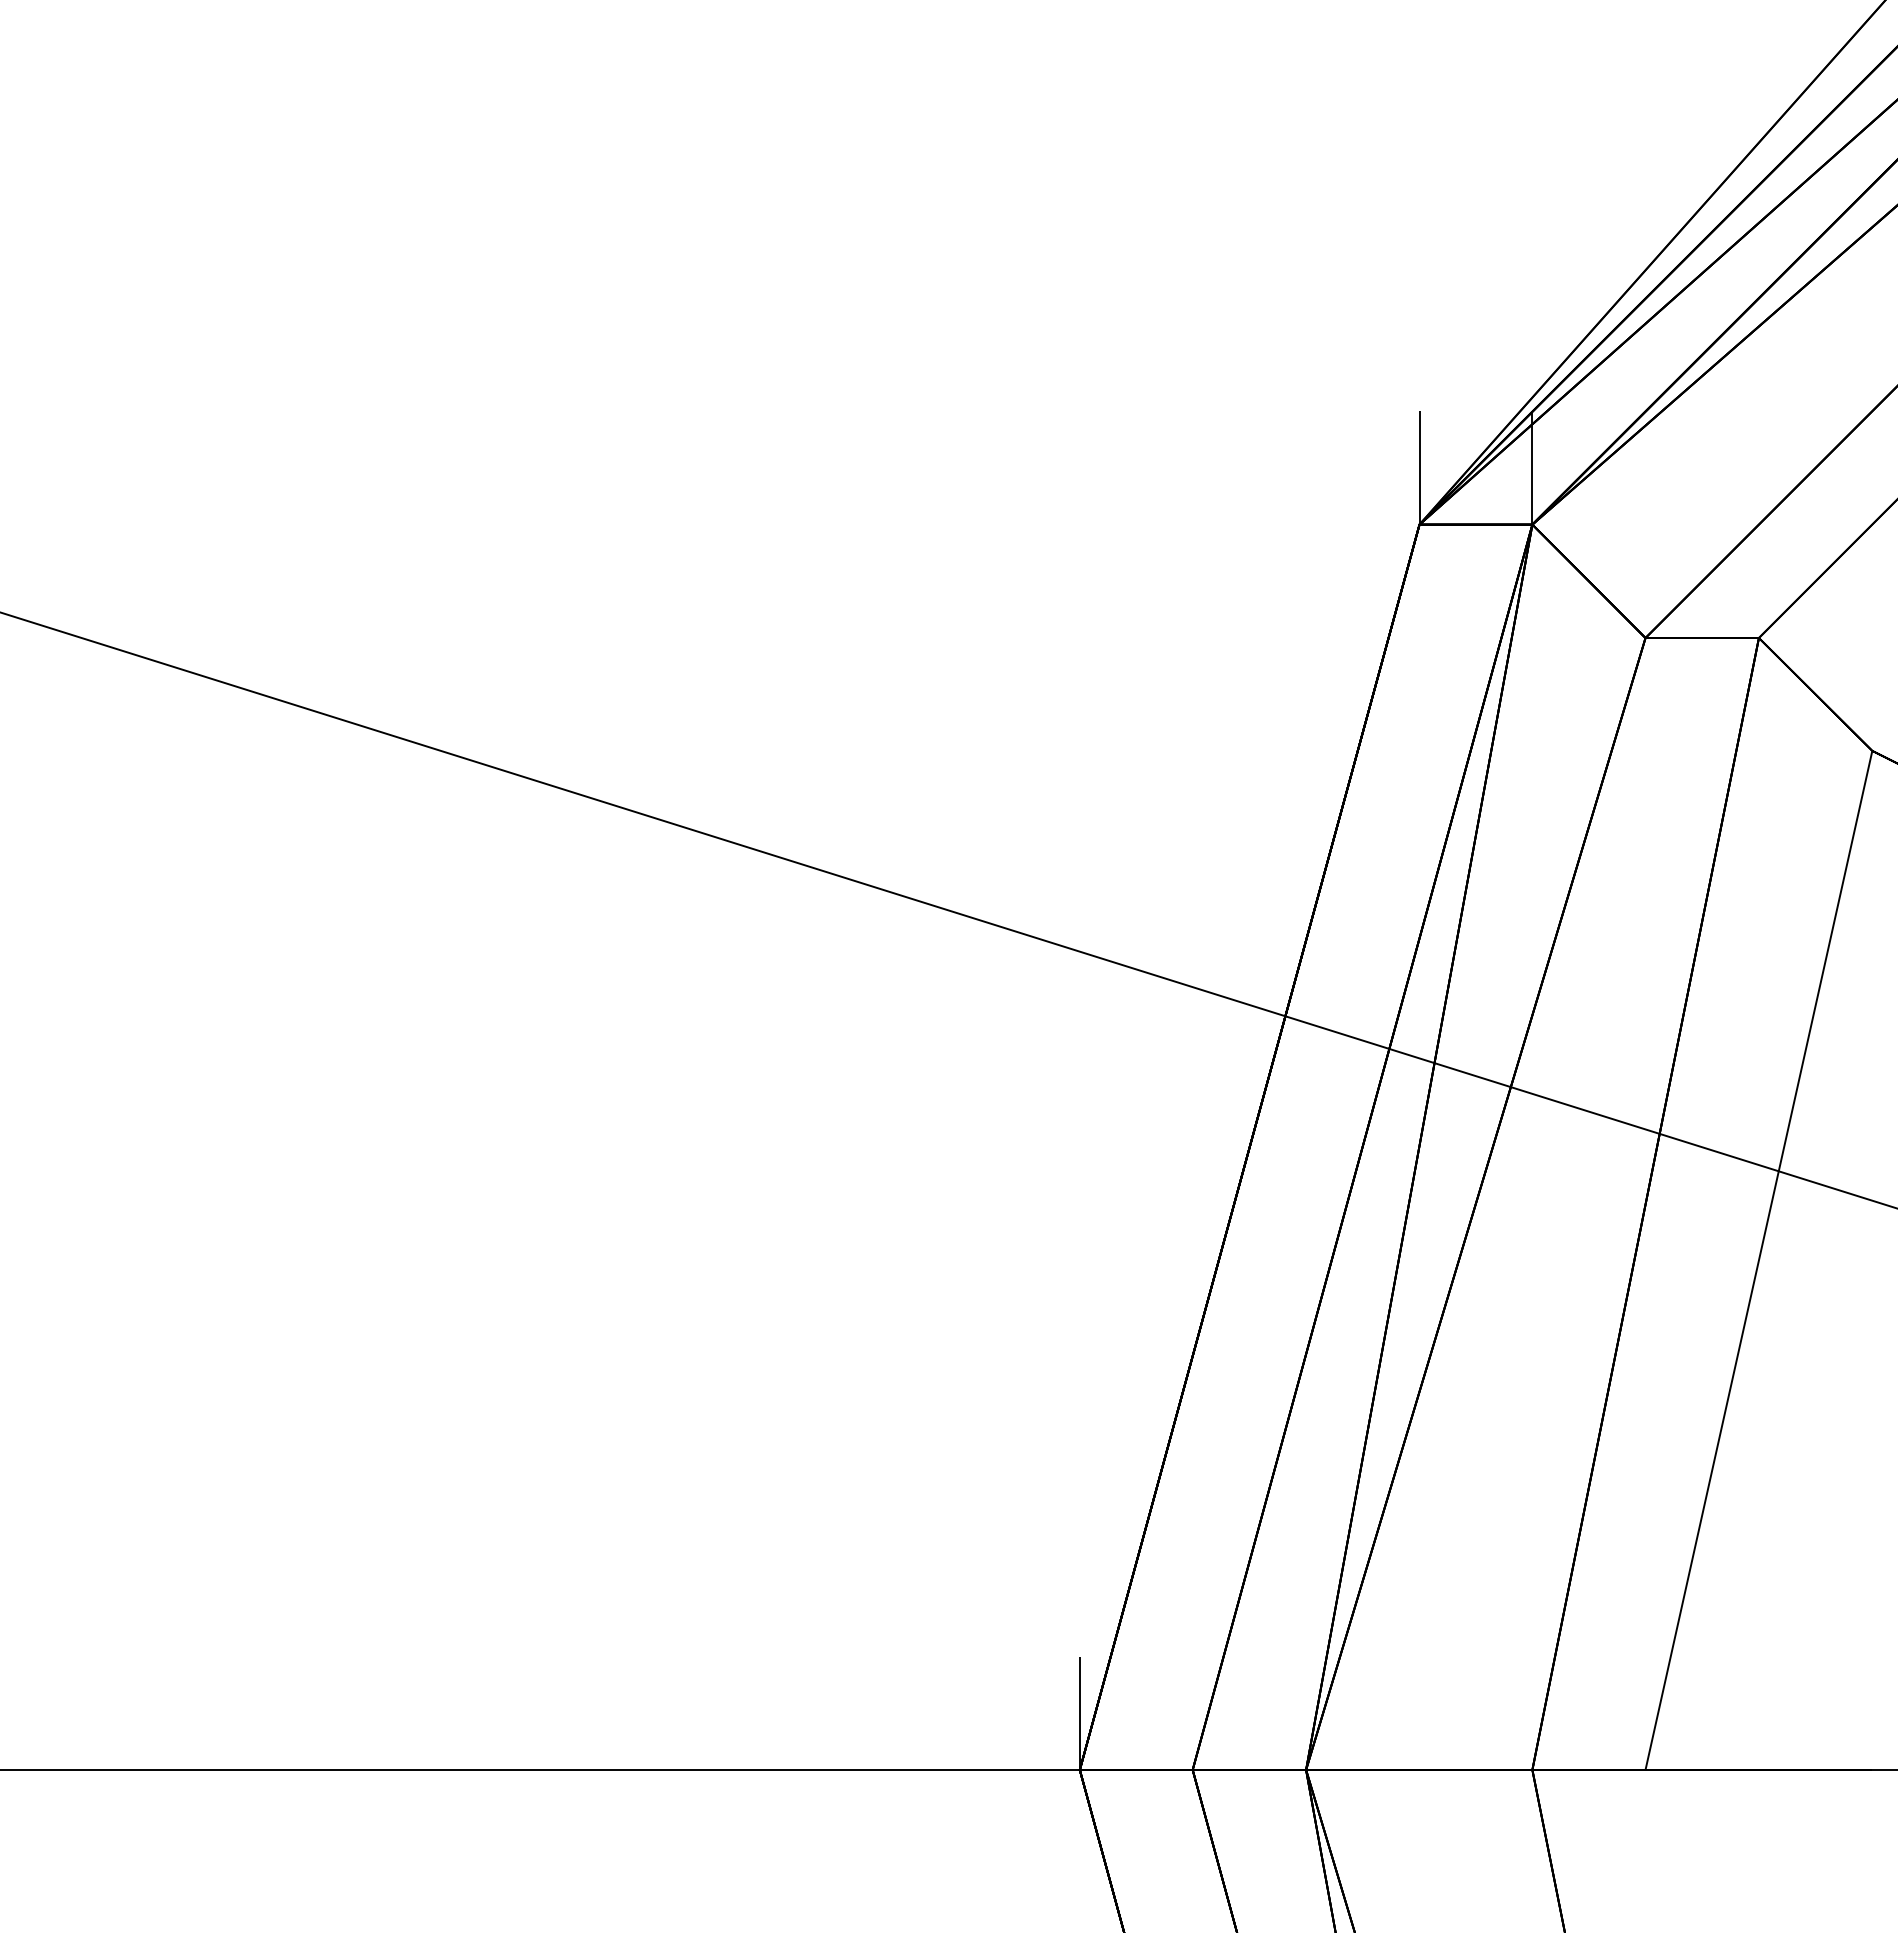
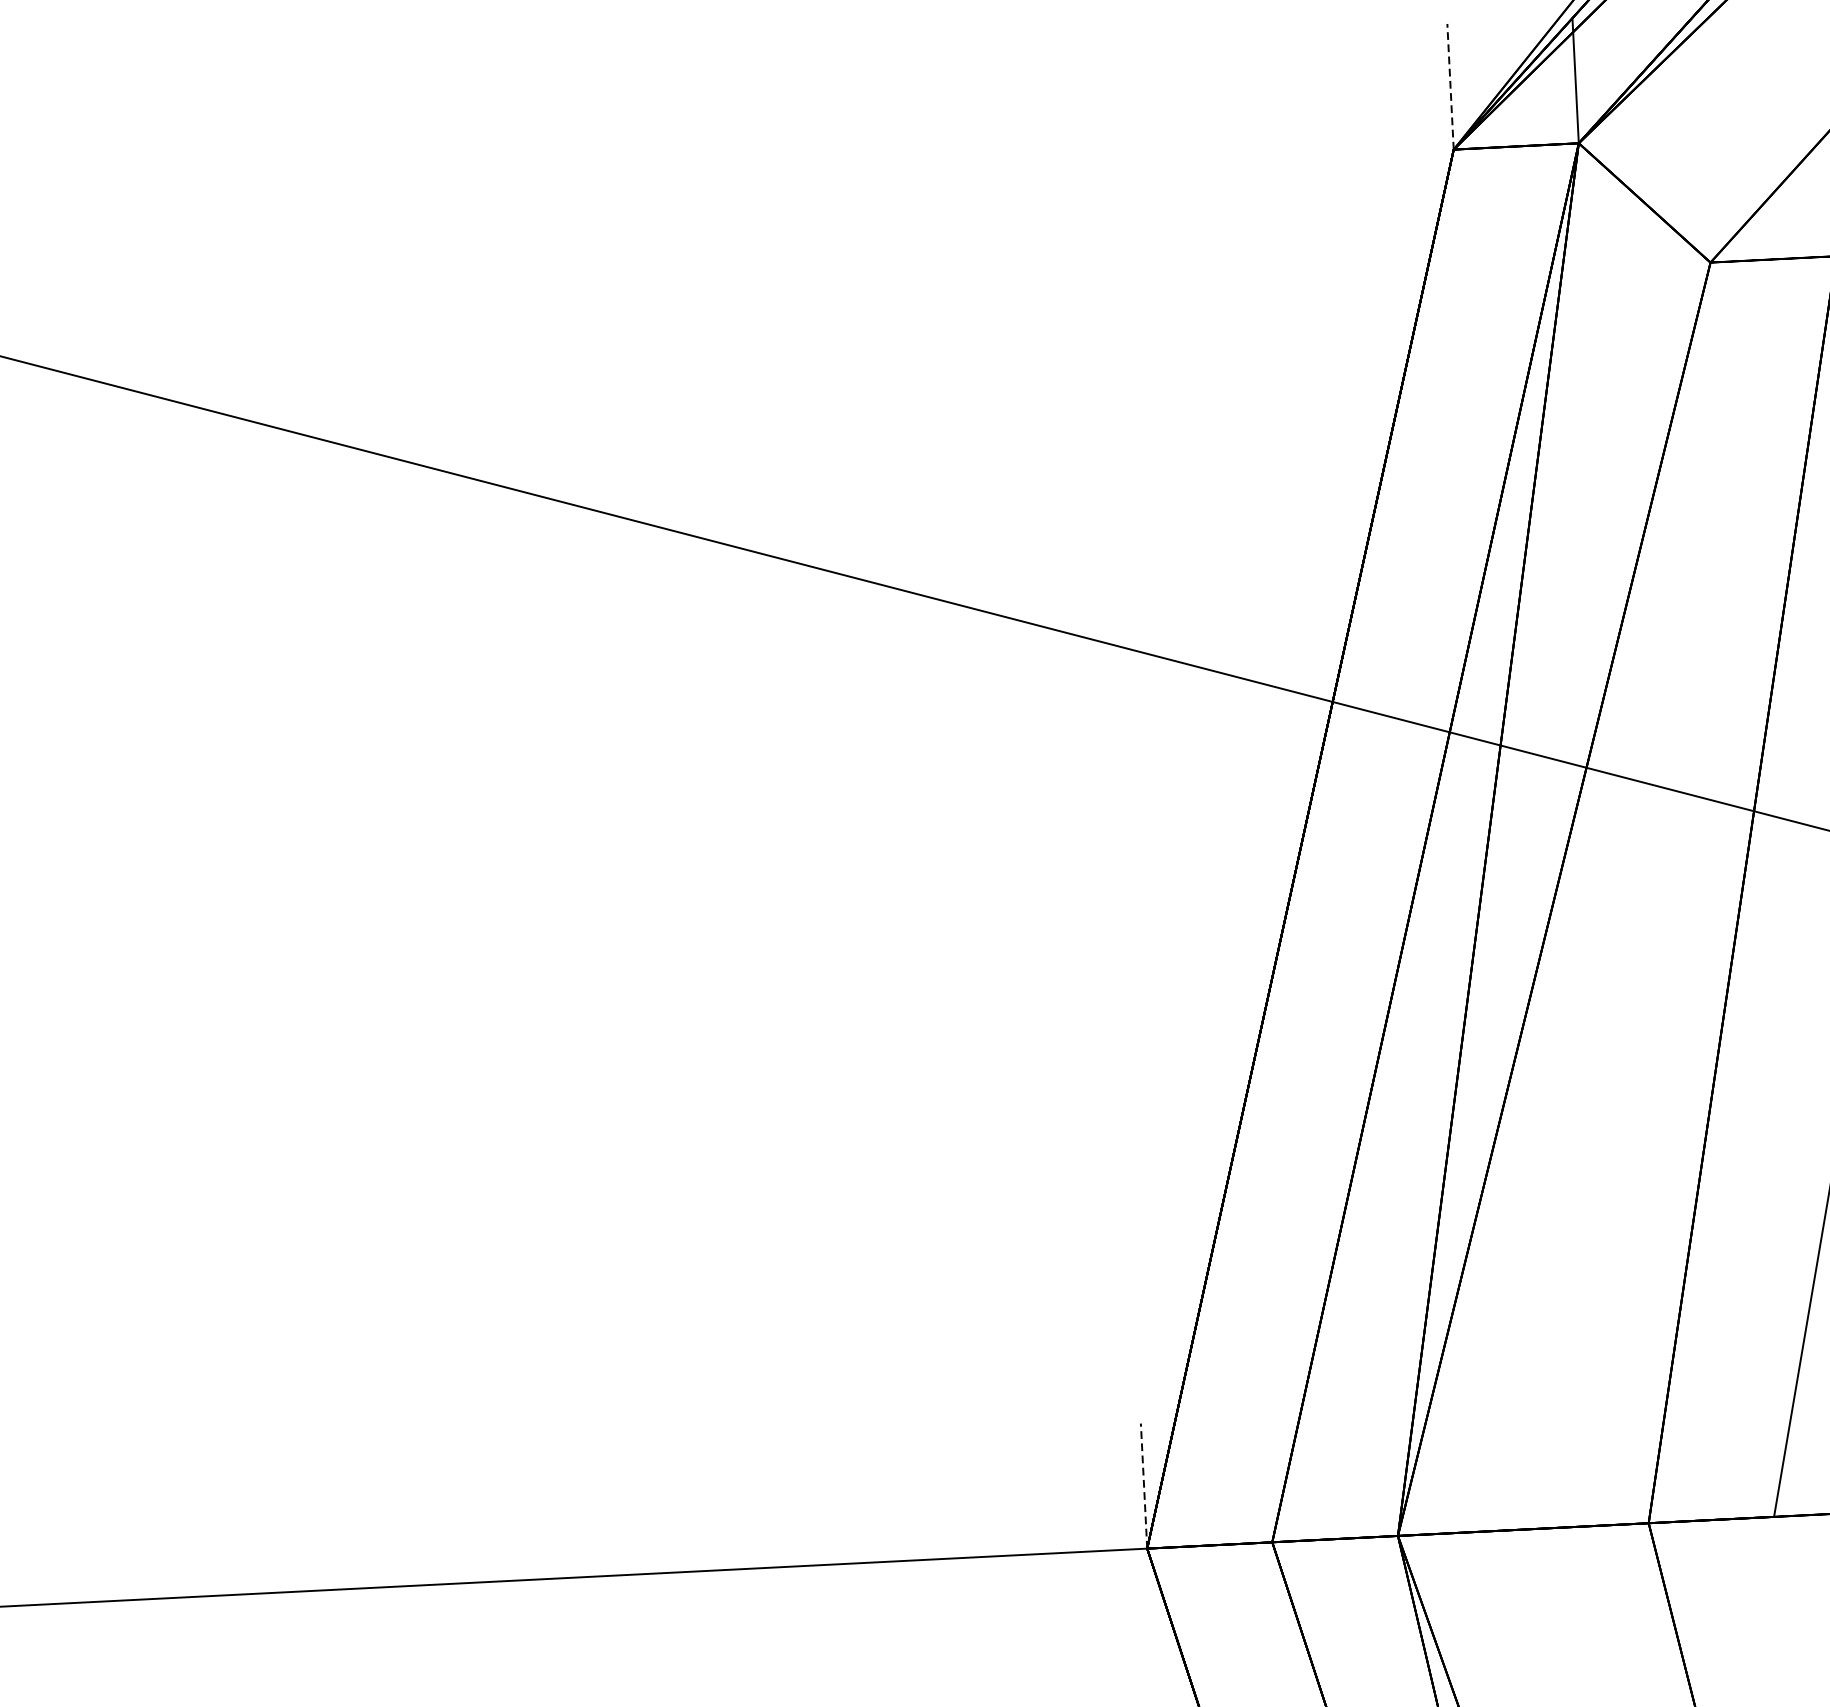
line: (1419, 467) -> (1450, 86), solid -> dashed
line: (1079, 1713) -> (1143, 1486), solid -> dashed

